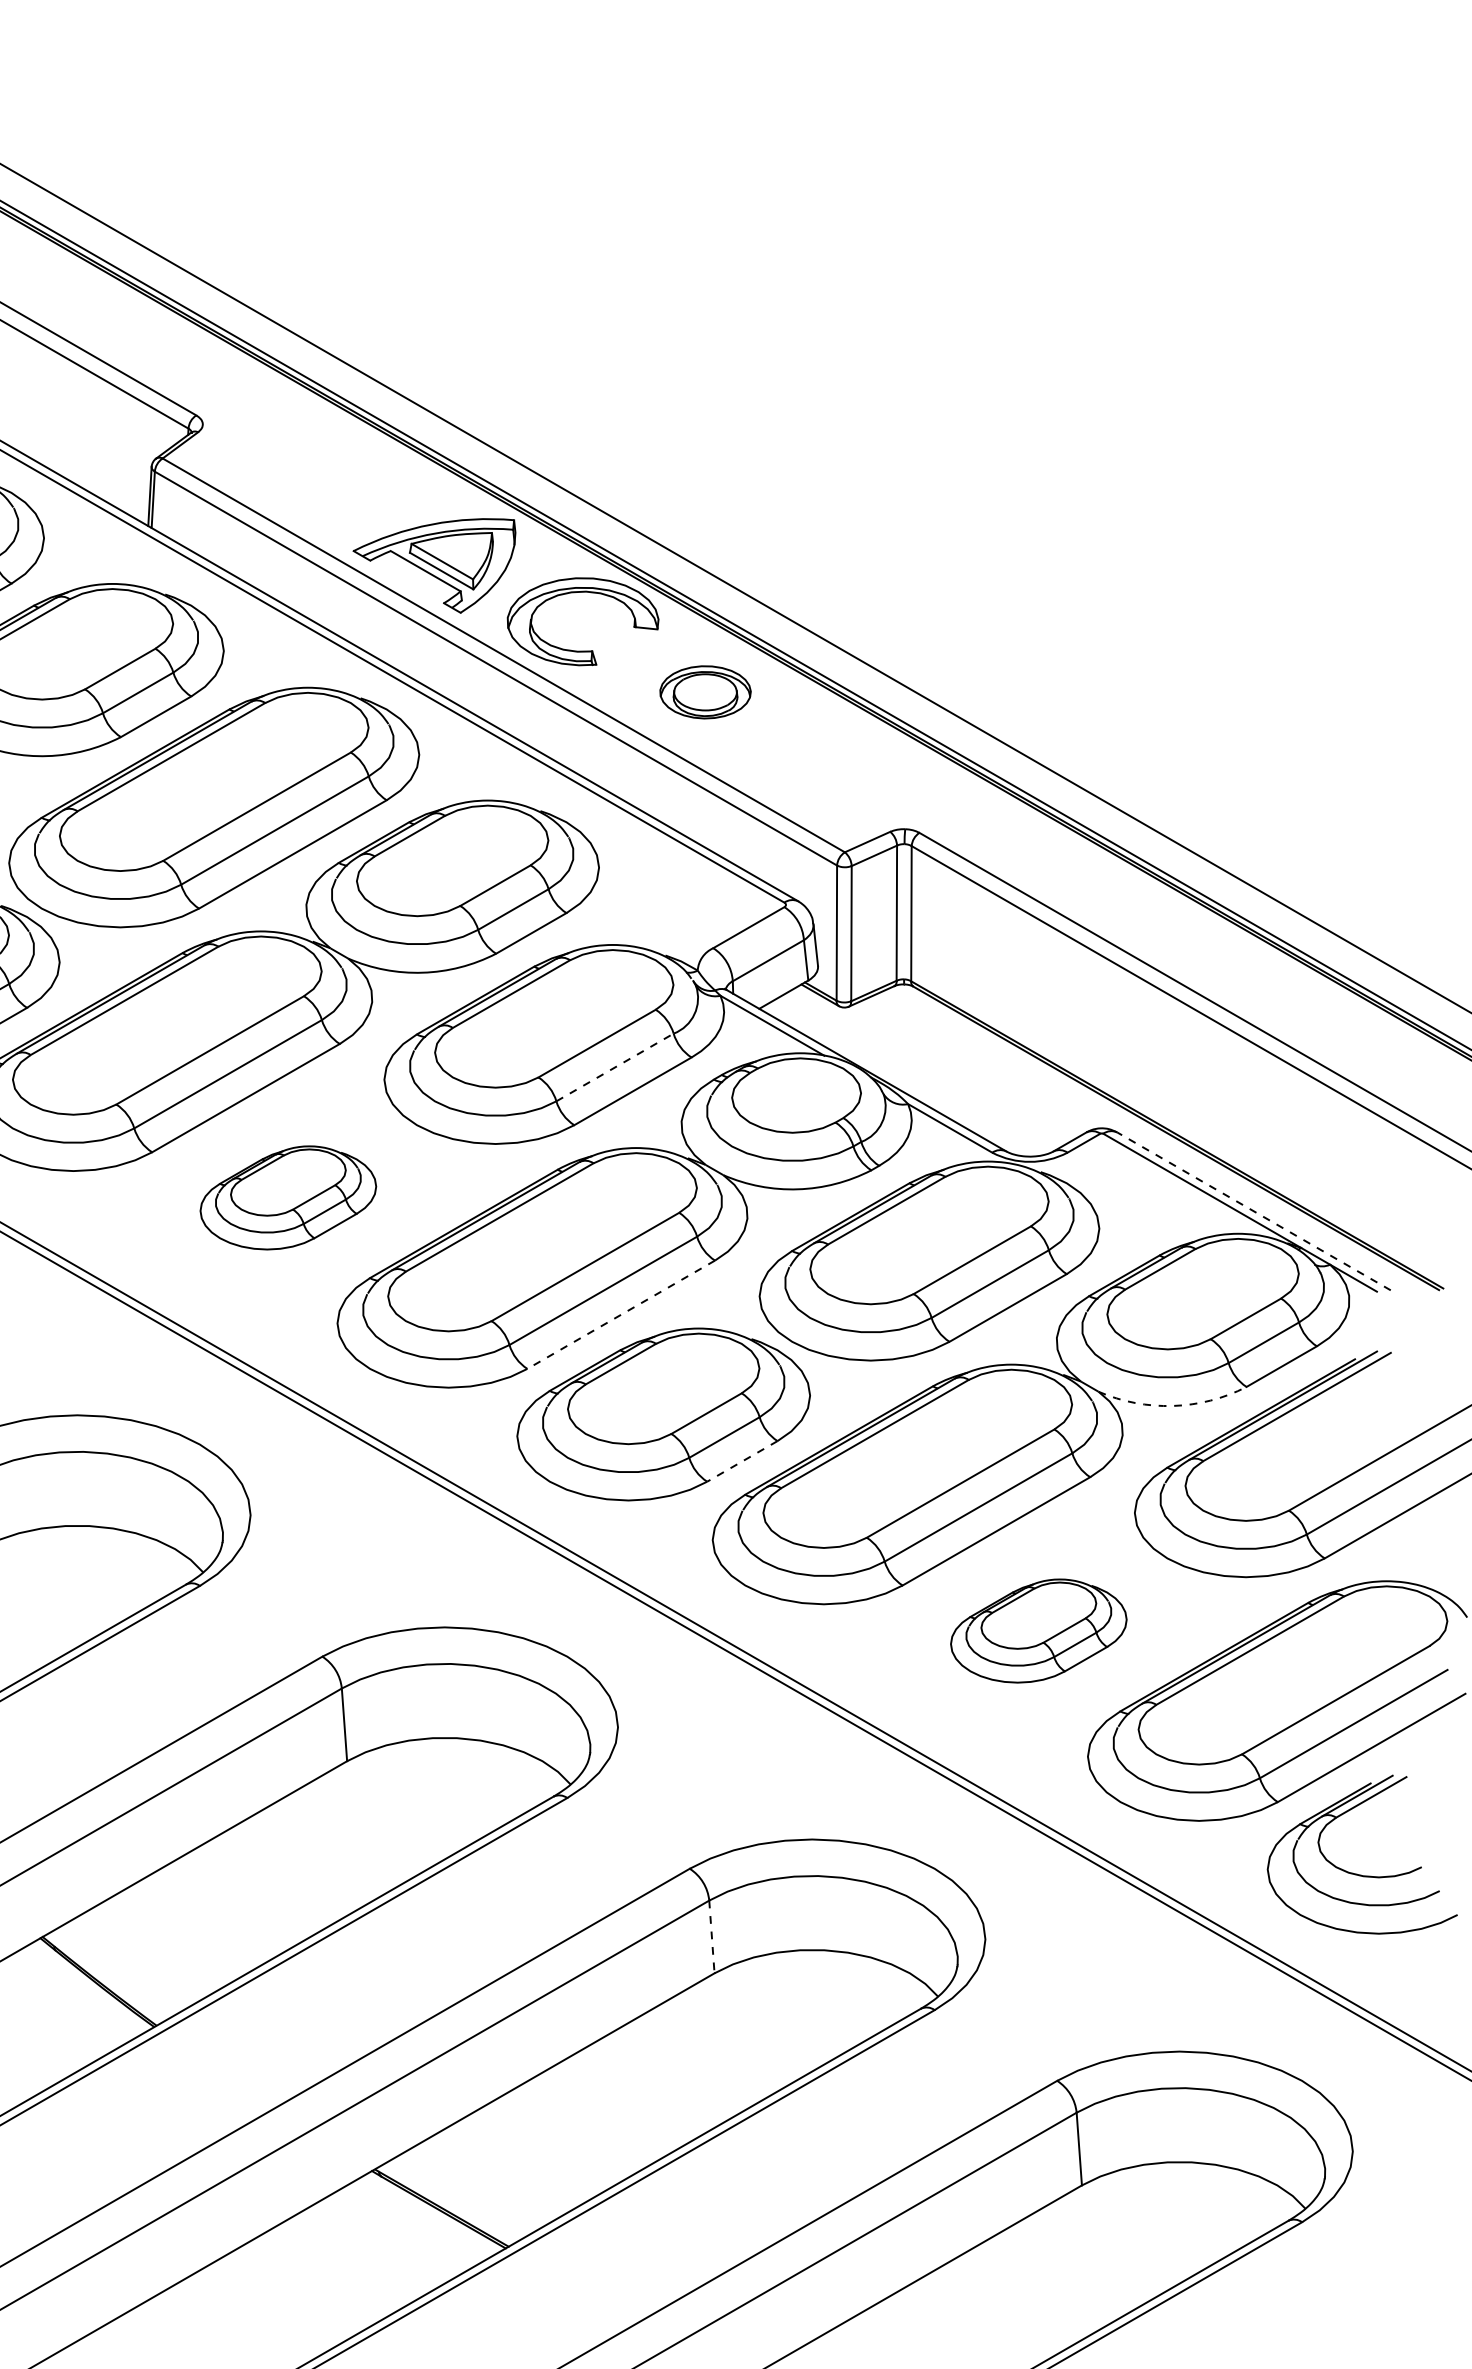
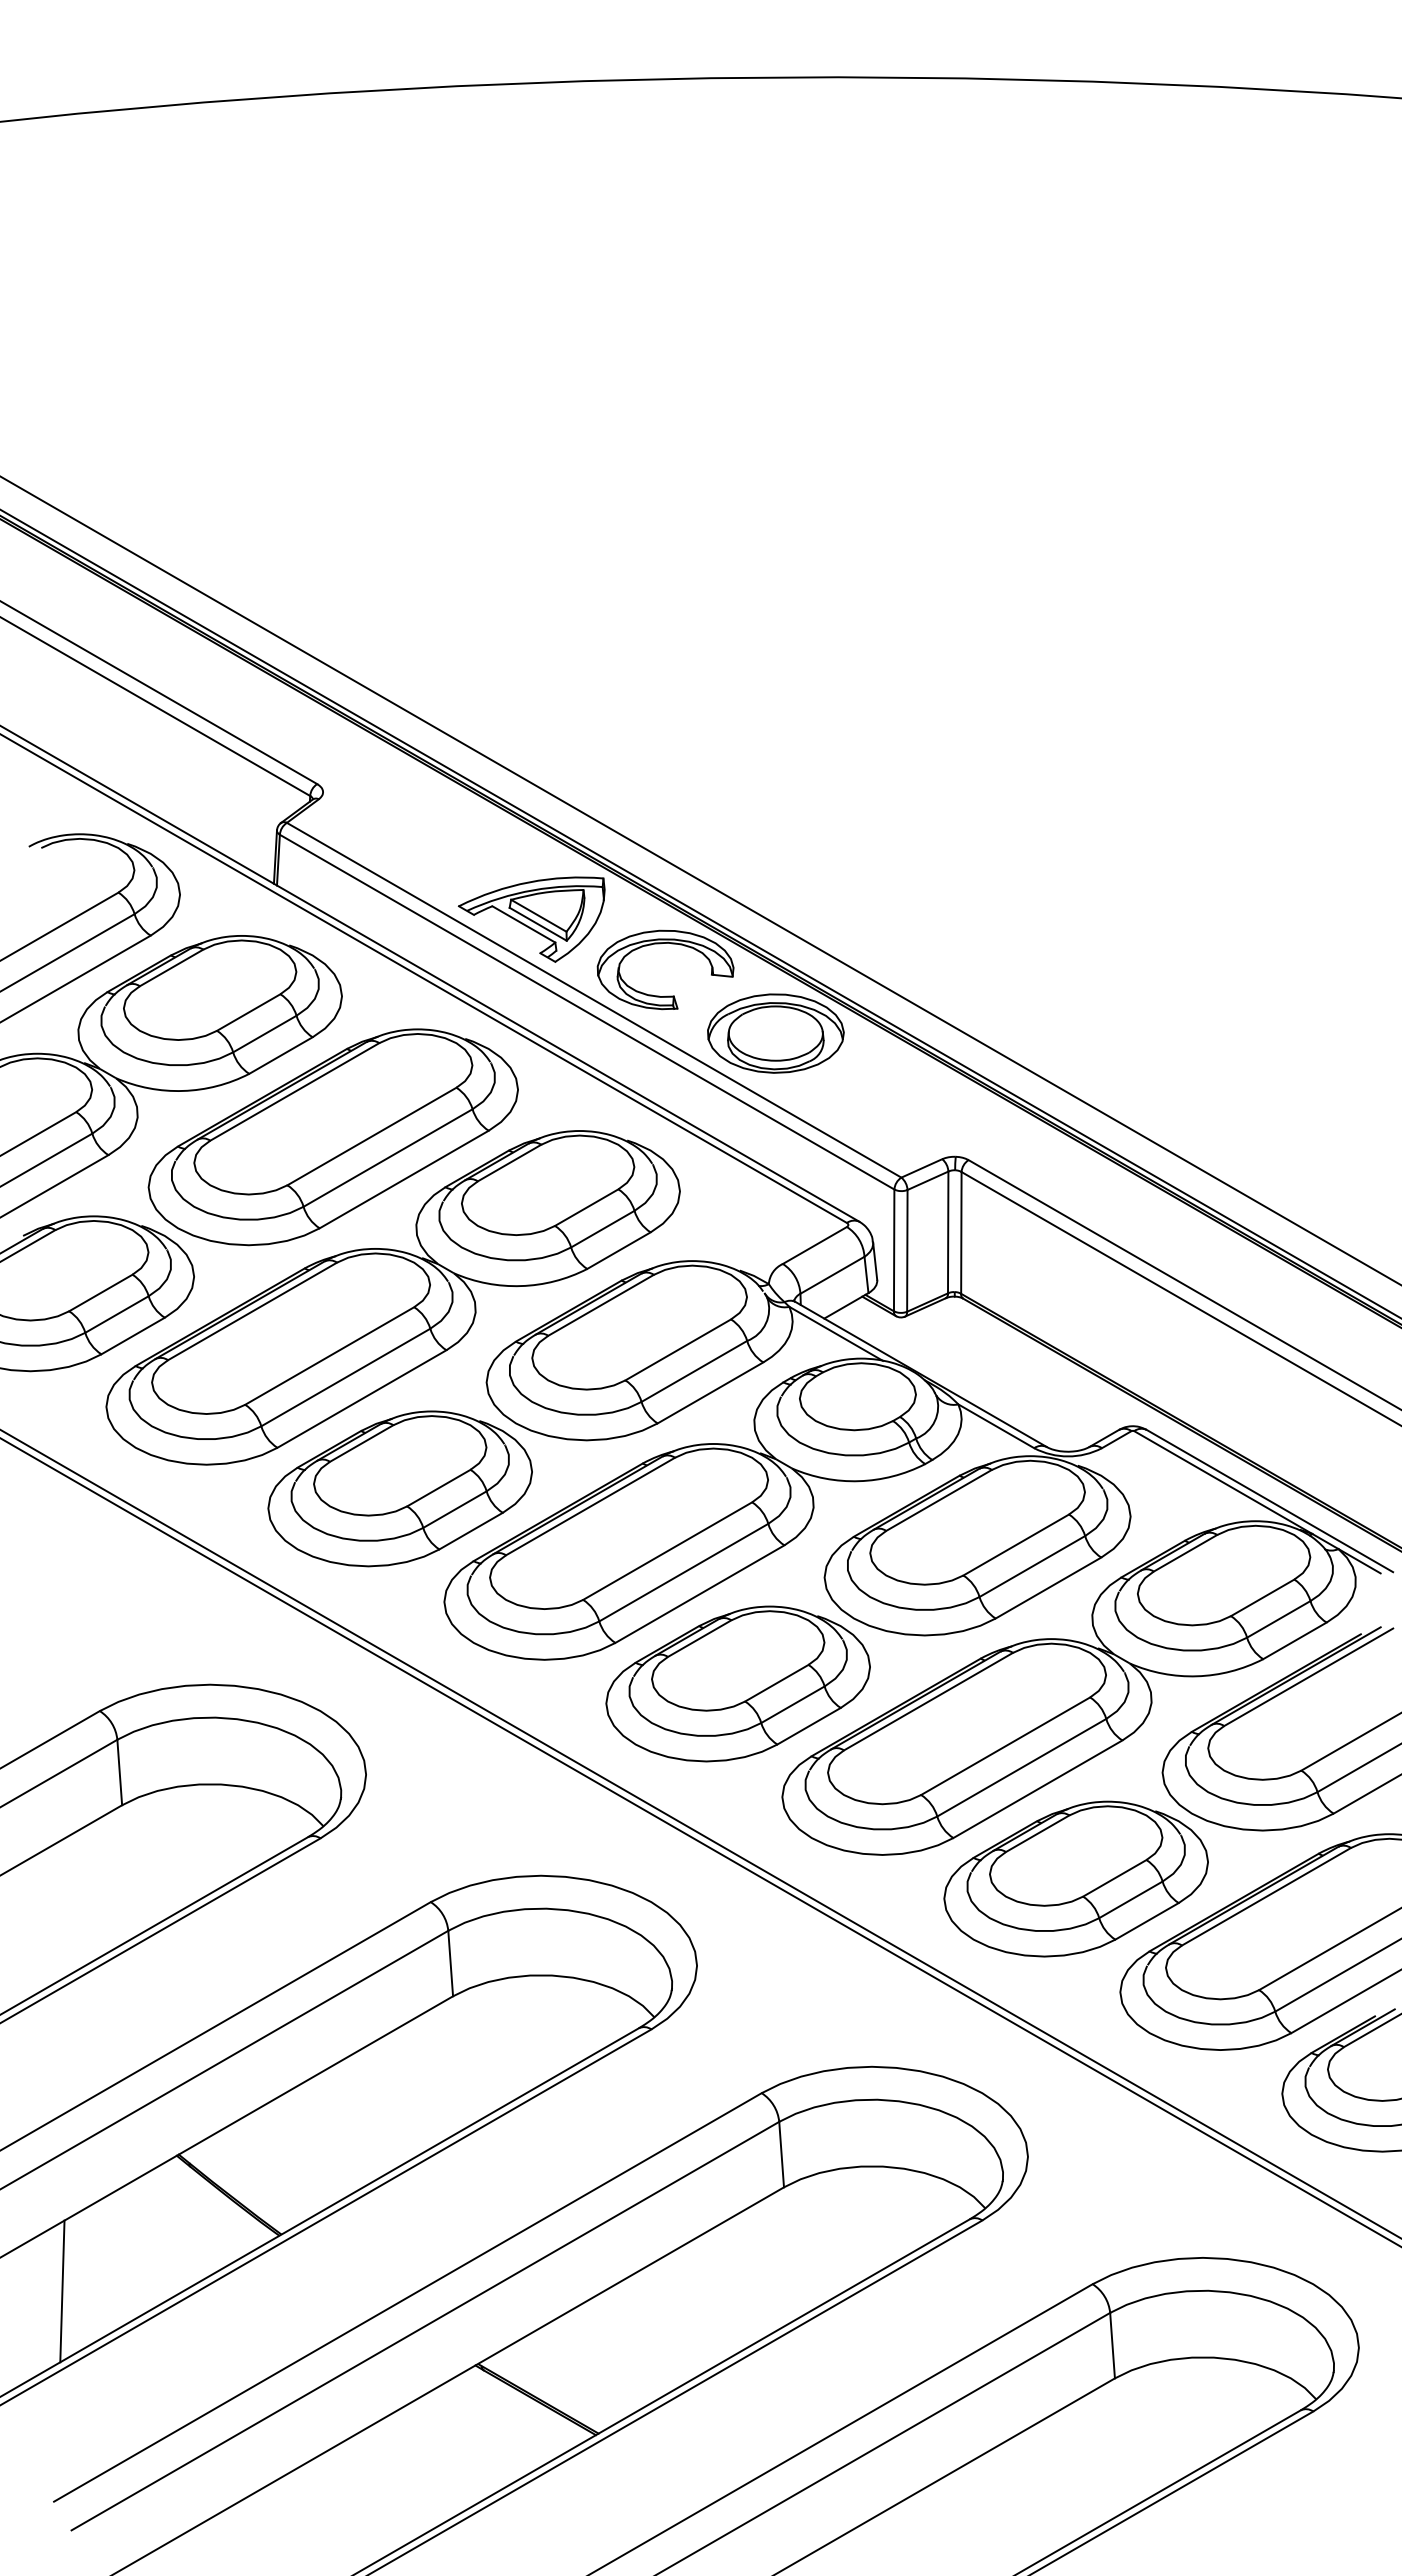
part: (705, 692) -> (775, 1033), size x1.67
line: (615, 1067) -> (694, 1371), dashed -> solid
part: (287, 1197) -> (399, 1488), size x1.67
line: (1253, 1210) -> (1269, 1500), dashed -> solid
line: (620, 1315) -> (699, 1594), dashed -> solid
arc: (1173, 1406) -> (1197, 1676), dashed -> solid
line: (742, 1461) -> (809, 1726), dashed -> solid
part: (1038, 1630) -> (1075, 1878), size x1.67
line: (711, 1936) -> (781, 2154), dashed -> solid

